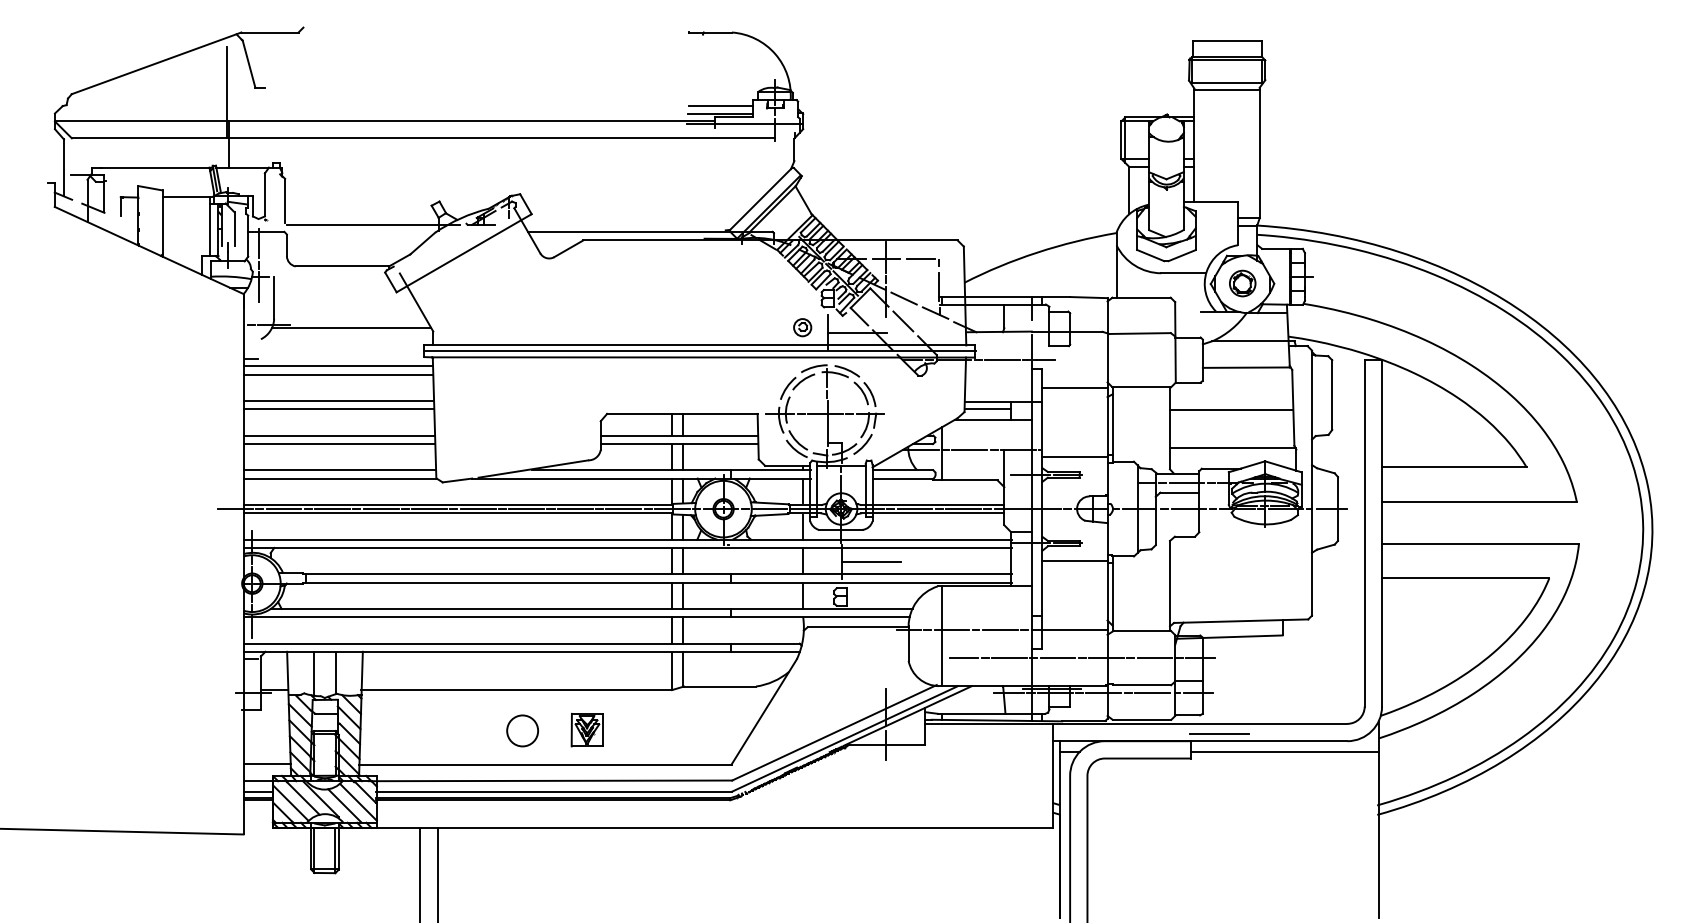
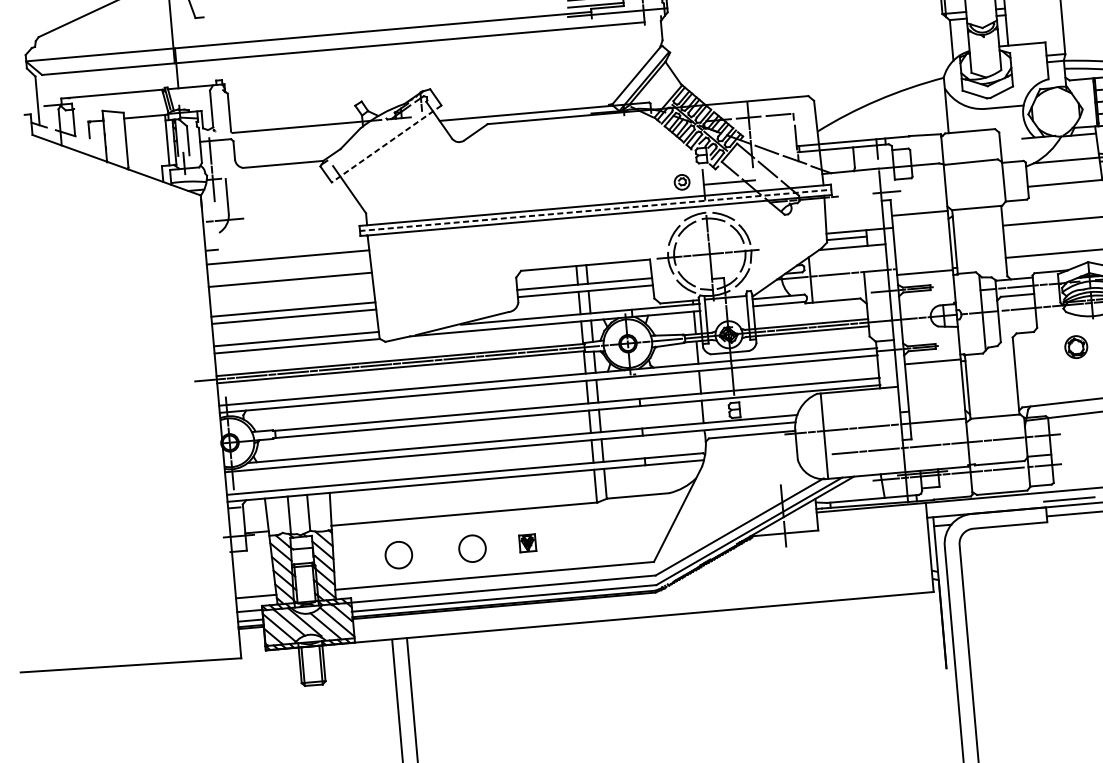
line: (464, 253) -> (386, 144), solid -> dashed
part: (1242, 283) -> (1076, 347), moved
line: (351, 328) -> (295, 216), removed
line: (699, 351) -> (595, 210), solid -> dashed
line: (1002, 359) -> (855, 194), removed
line: (338, 366) -> (287, 250), removed
line: (338, 409) -> (290, 287), removed
line: (871, 561) -> (758, 377), removed
circle: (436, 730) -> (398, 554), added
part: (586, 730) -> (527, 543), size x0.6

